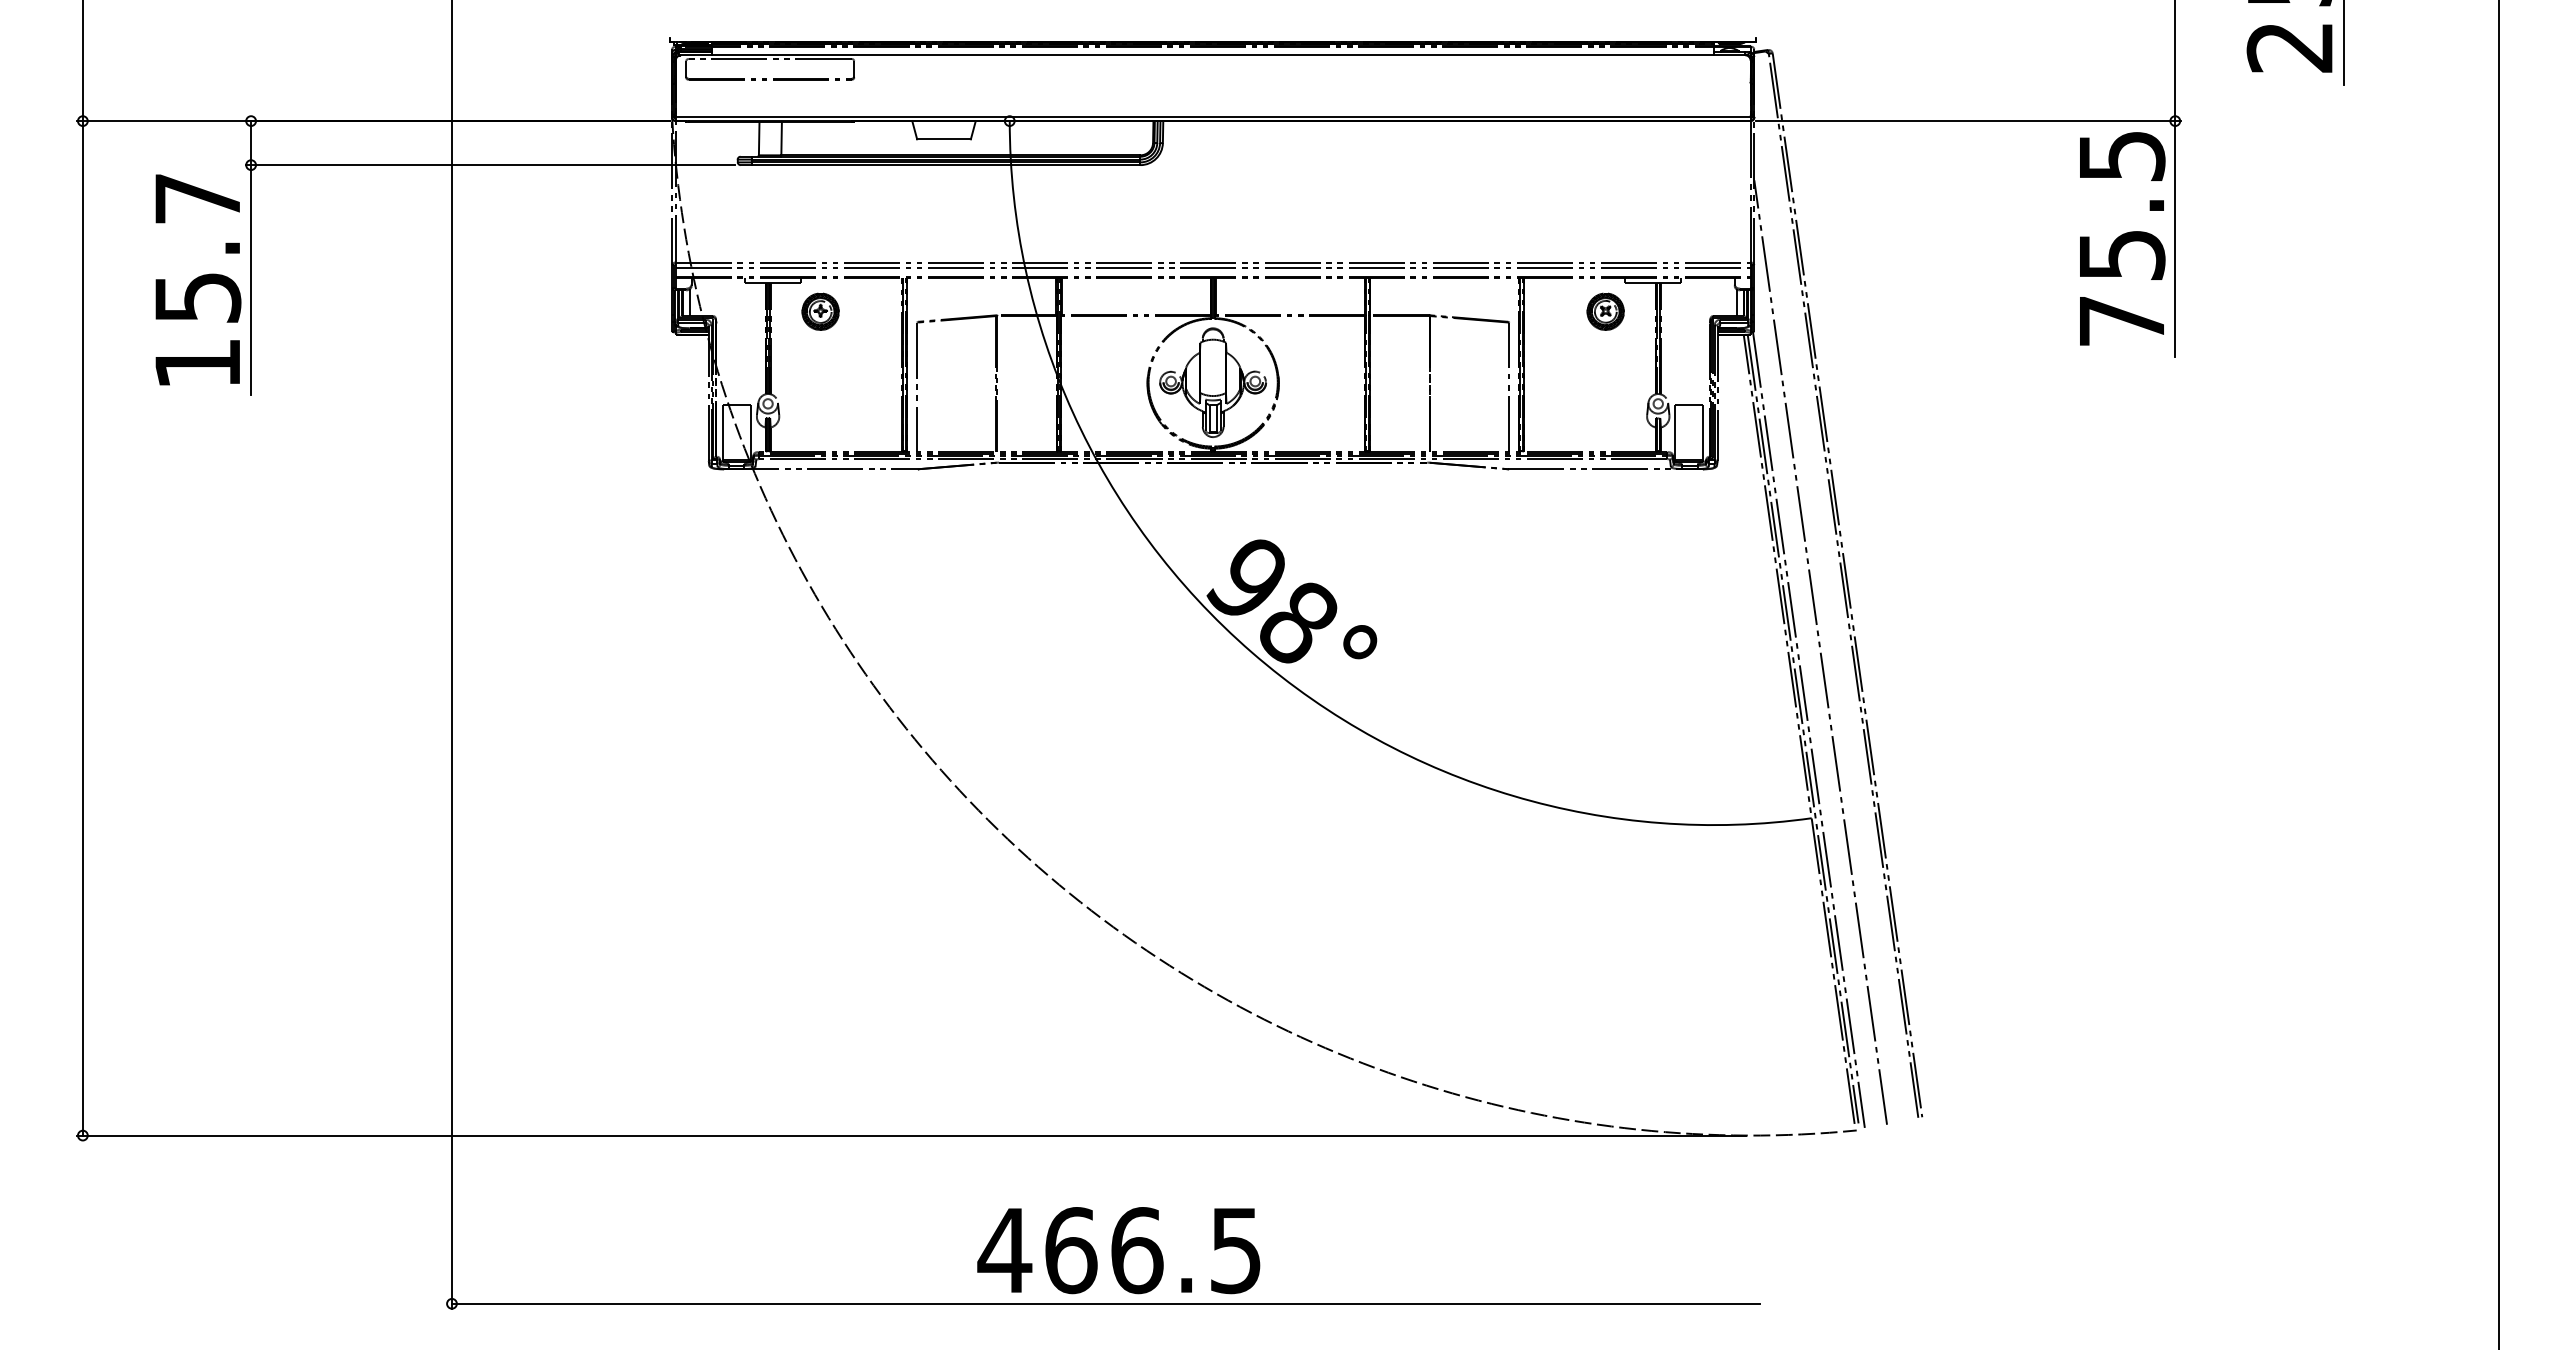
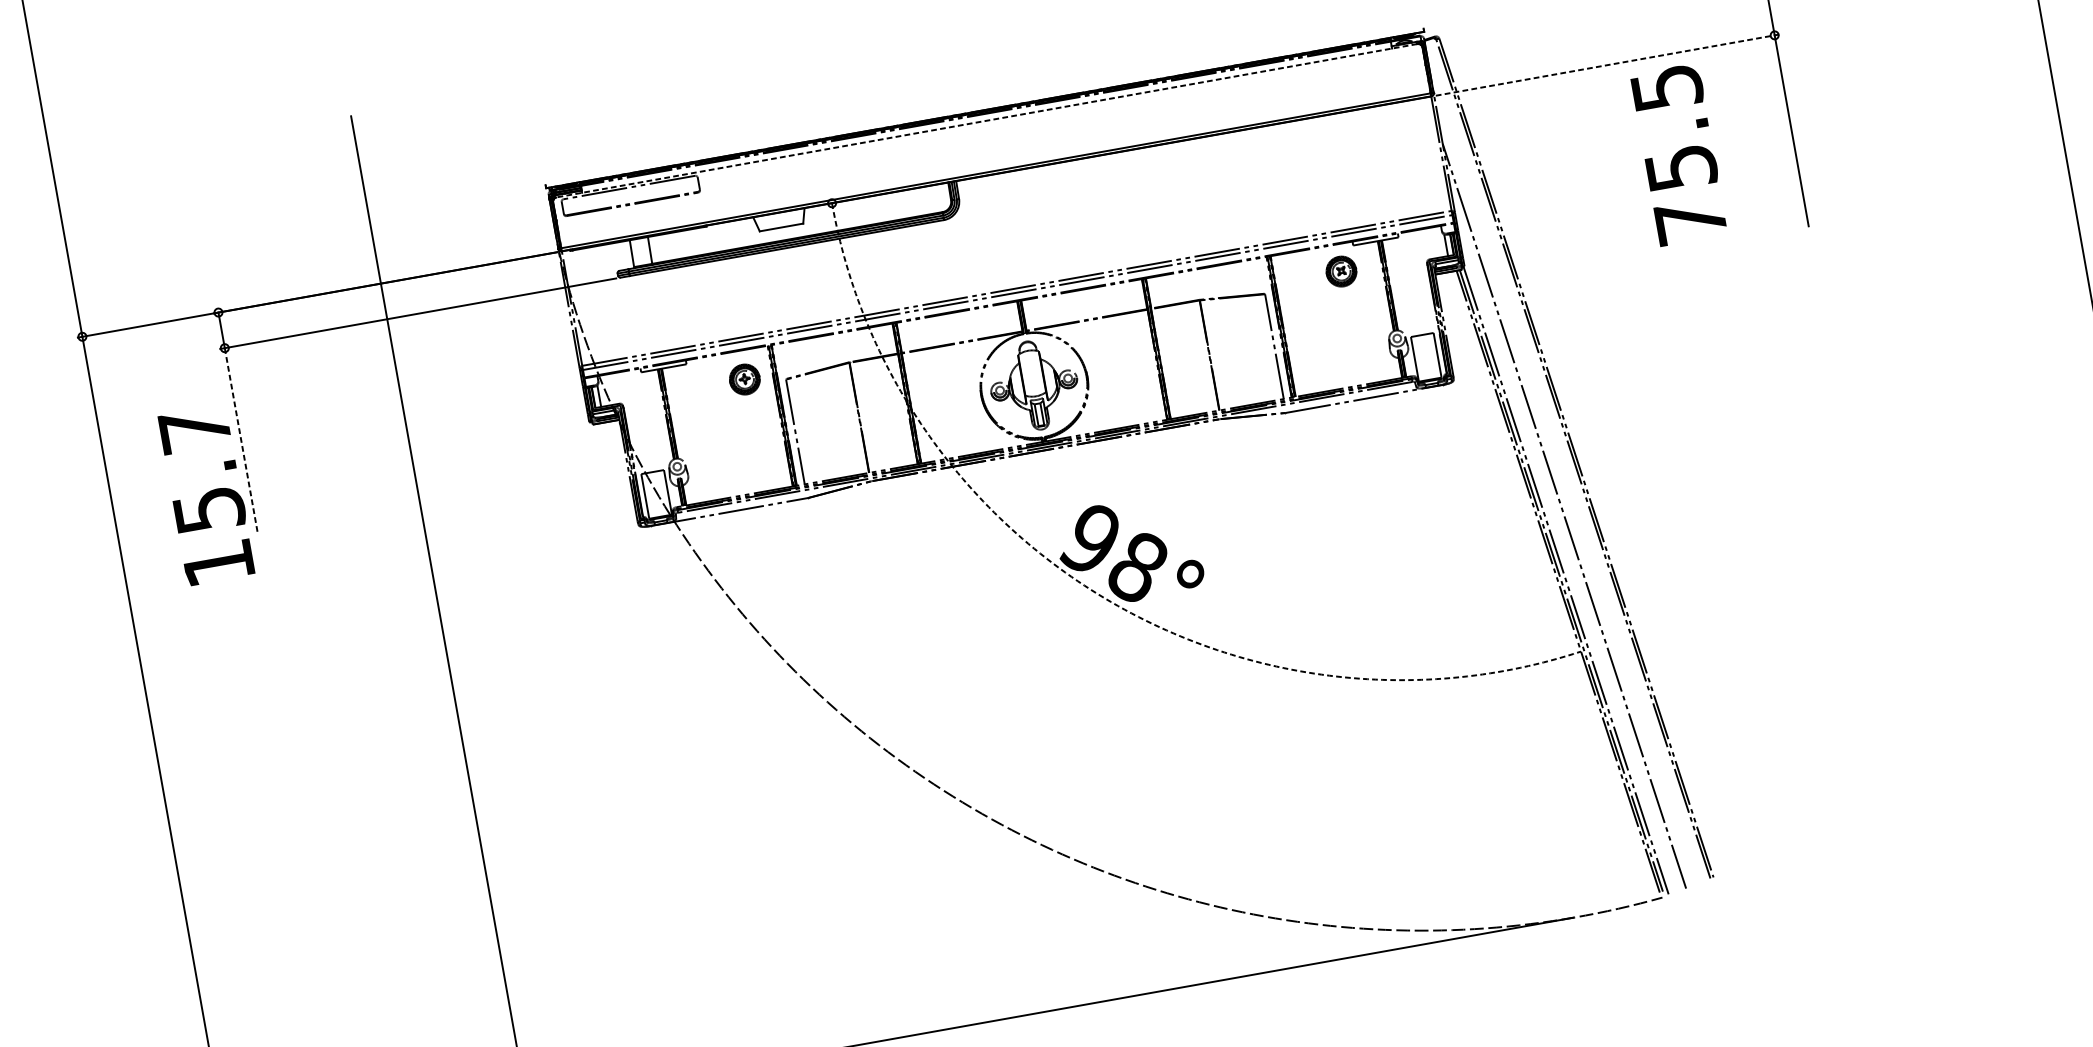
line: (1213, 55) -> (987, 120), solid -> dashed
line: (1969, 121) -> (1608, 65), solid -> dashed
text: (2122, 238) -> (1679, 154), moved
text: (198, 279) -> (207, 495), moved
line: (251, 280) -> (241, 441), solid -> dashed
part: (820, 311) -> (744, 379), moved
arc: (1251, 652) -> (1104, 598), solid -> dashed

